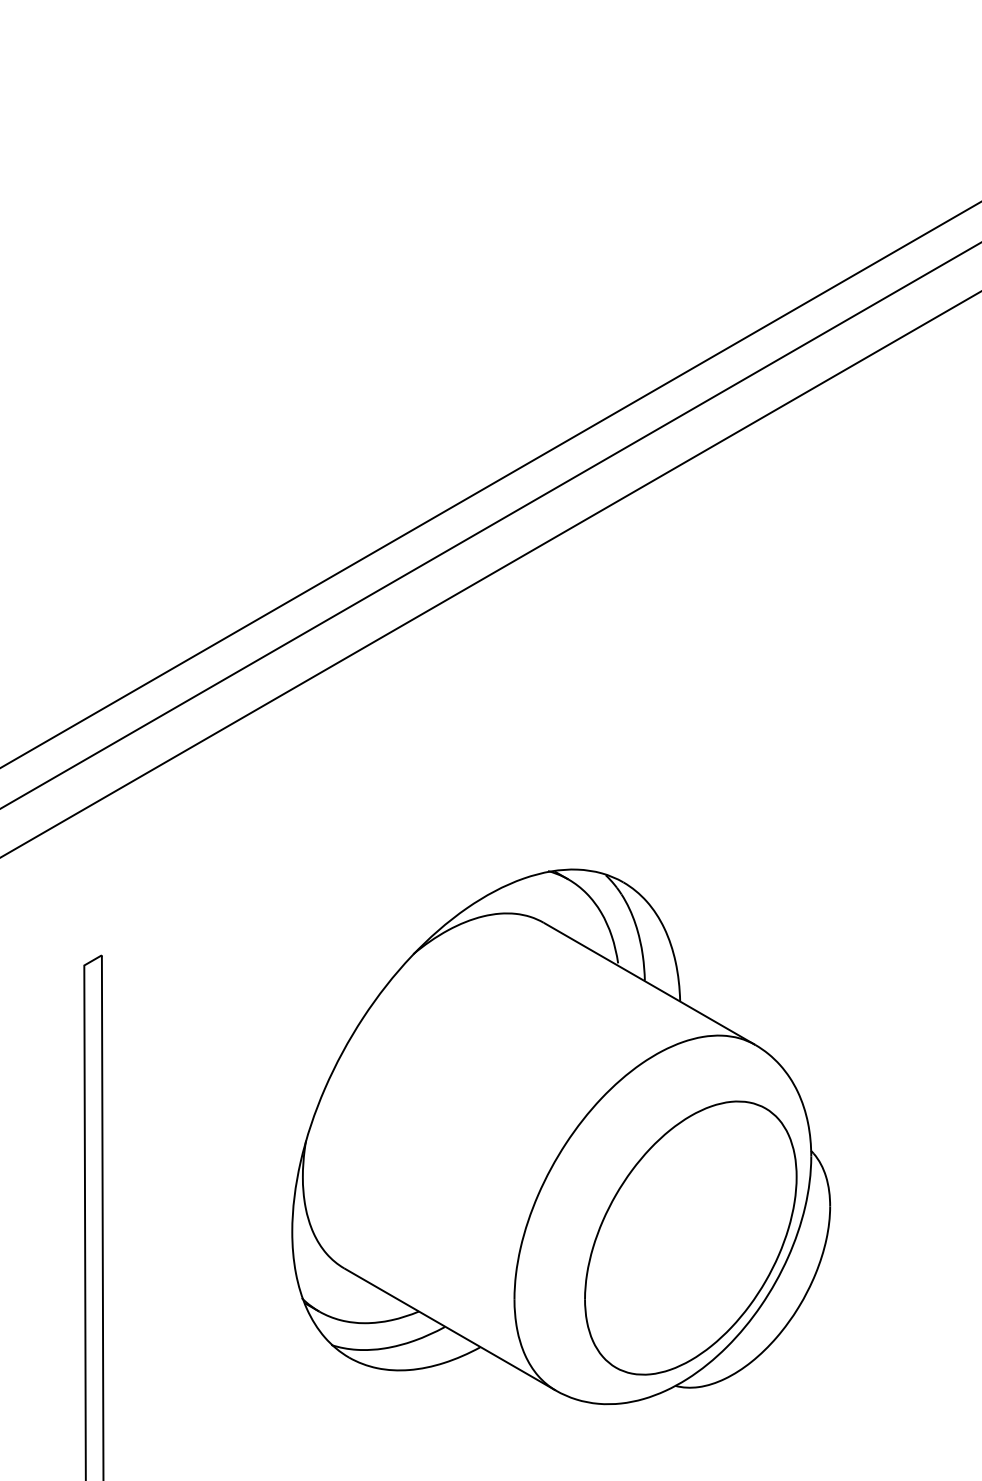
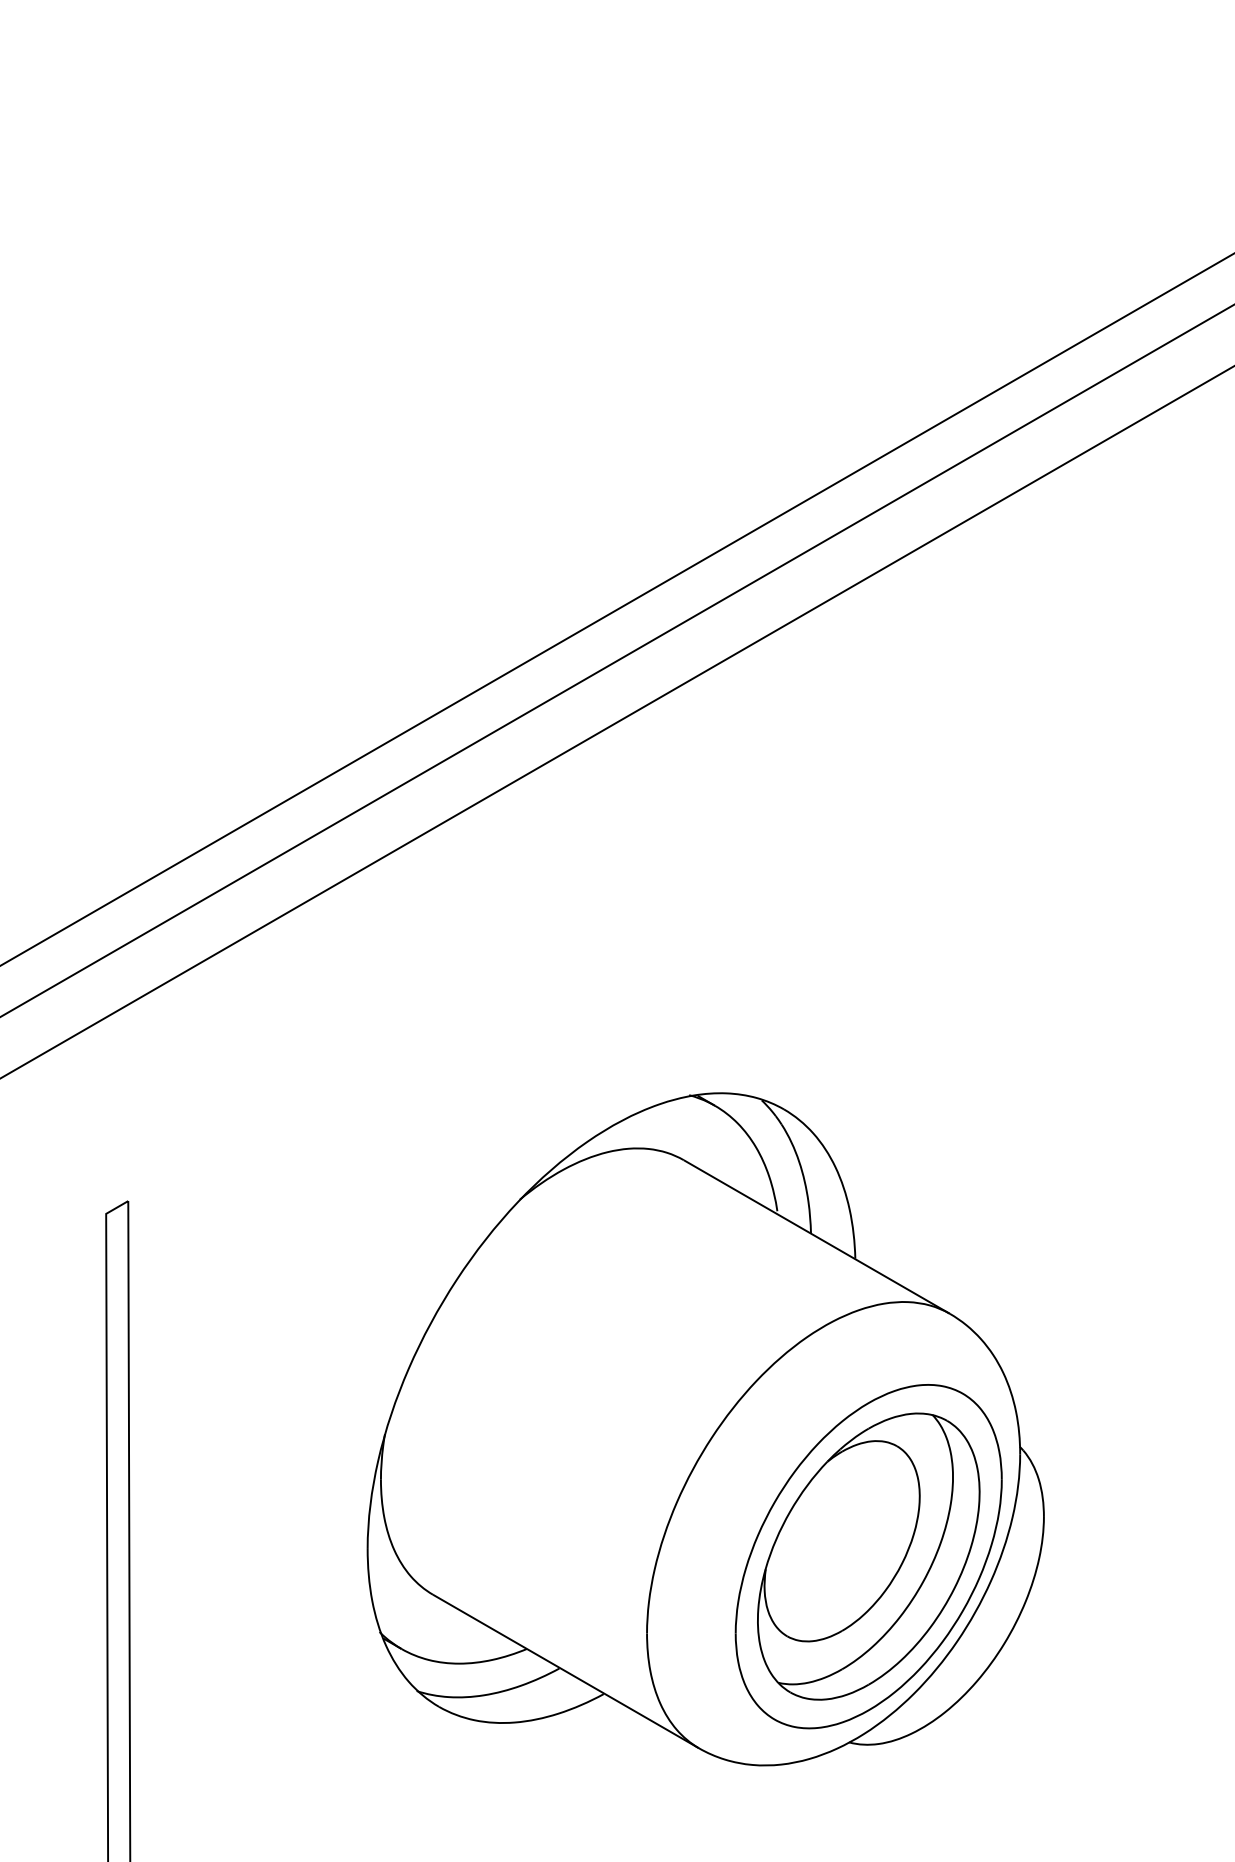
part: (690, 1237) -> (868, 1555), added

